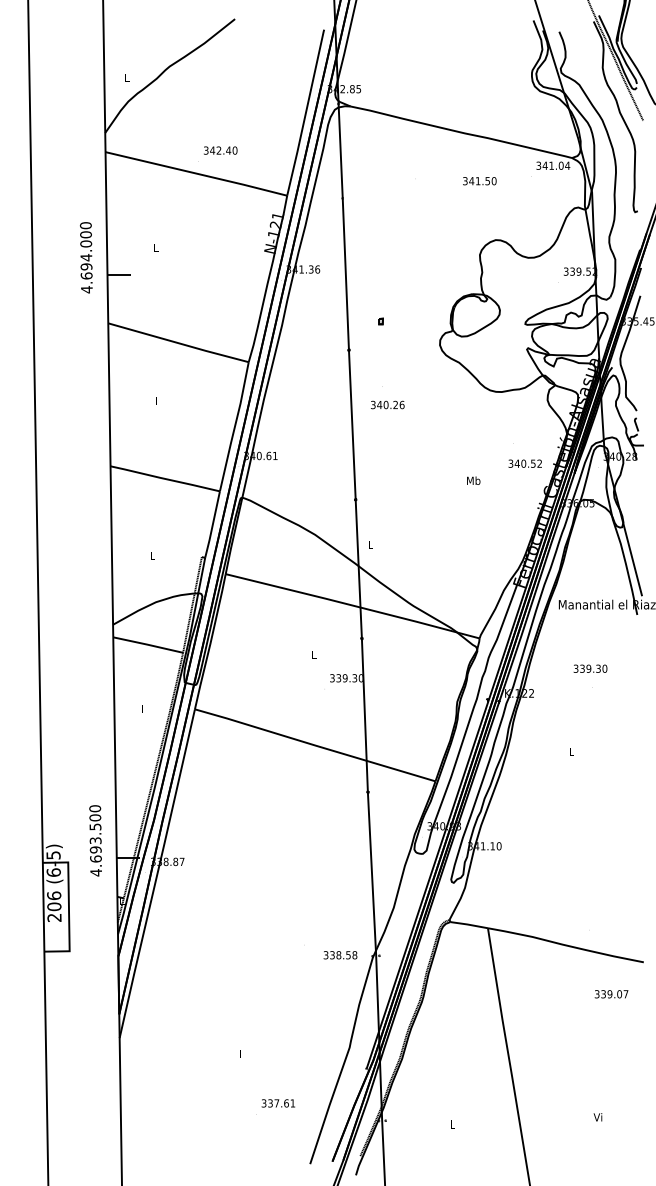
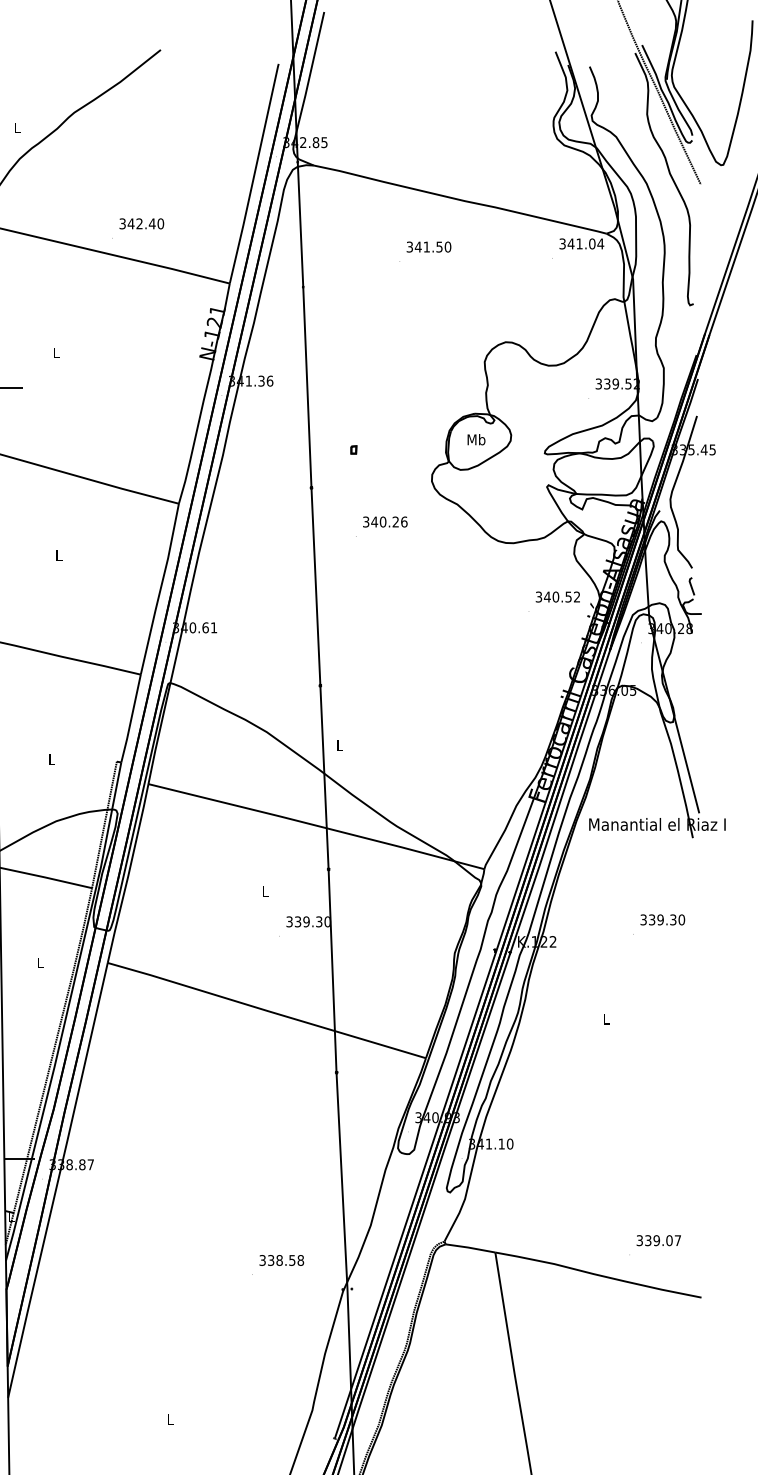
text: (479, 181) -> (428, 247), moved
text: (387, 404) -> (384, 521), moved
text: (524, 463) -> (556, 596), moved
text: (473, 480) -> (476, 439), moved
text: (590, 668) -> (662, 919), moved
text: (340, 955) -> (281, 1260), moved
text: (611, 994) -> (658, 1240), moved

